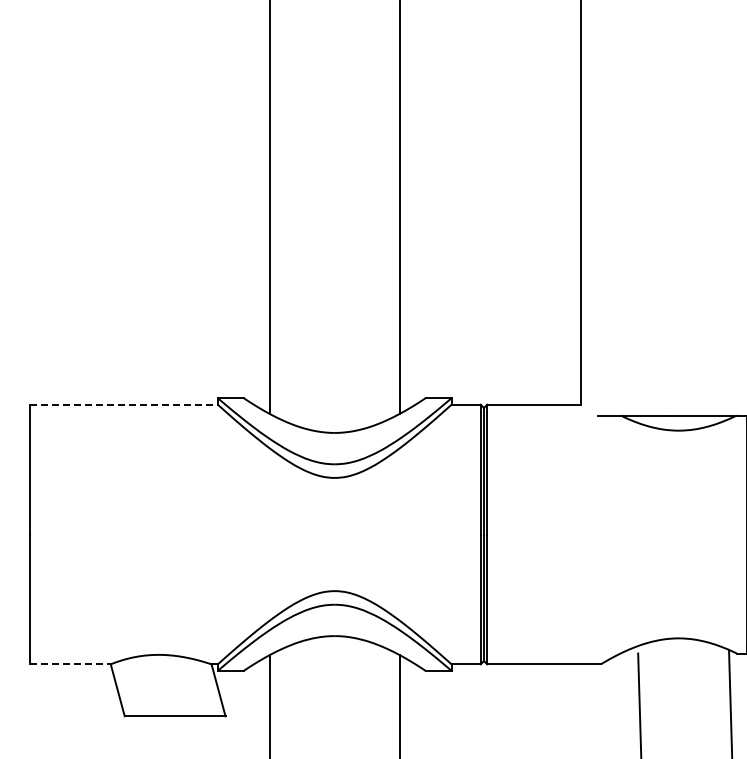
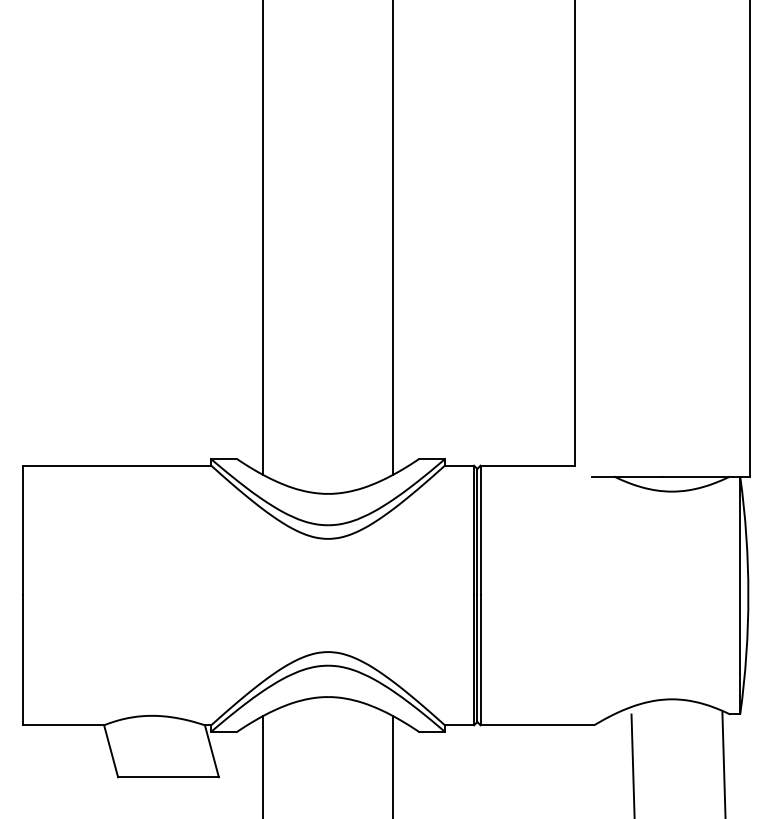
line: (124, 404) -> (117, 465), dashed -> solid
line: (70, 664) -> (63, 725), dashed -> solid

